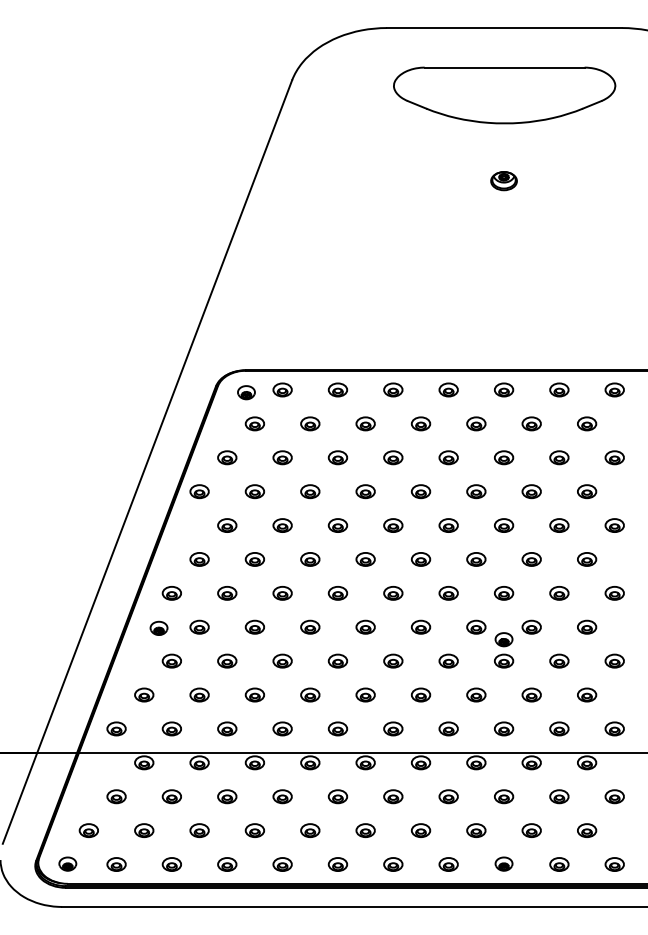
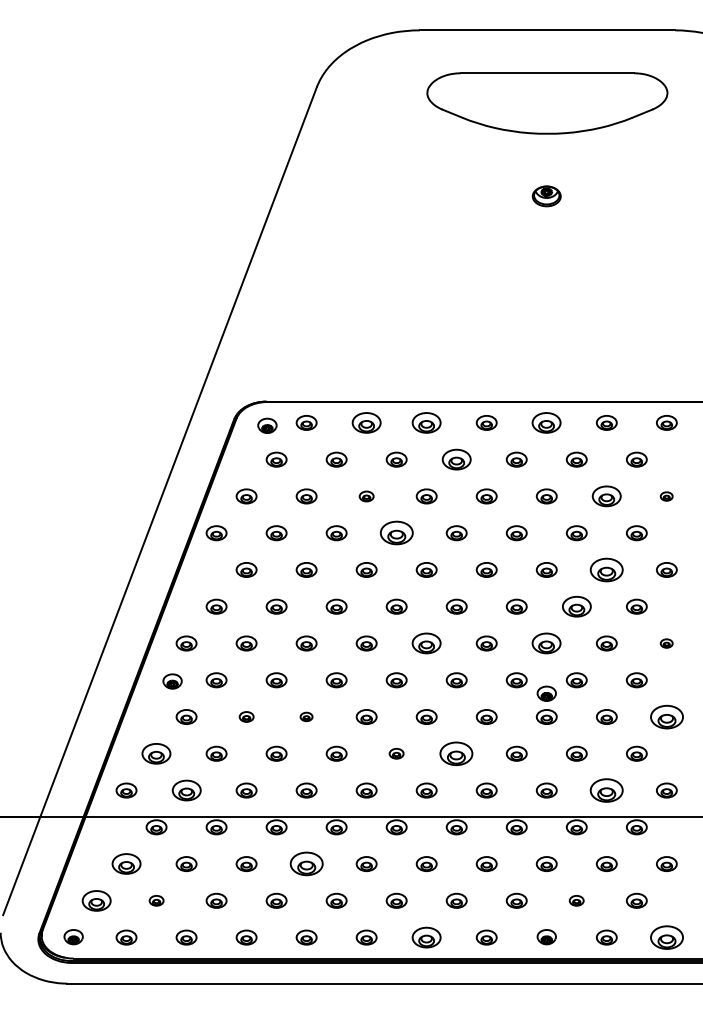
part: (337, 389) -> (366, 422), size x1.4
part: (393, 389) -> (426, 422), size x1.4
part: (504, 389) -> (547, 422), size x1.4
part: (420, 423) -> (456, 459), size x1.4
part: (337, 457) -> (366, 496), size x0.7
part: (559, 457) -> (606, 496), size x1.4
part: (614, 457) -> (666, 496), size x0.6
part: (365, 491) -> (396, 533), size x1.6
part: (559, 525) -> (606, 569), size x1.6
part: (531, 559) -> (576, 606), size x1.4
part: (393, 593) -> (426, 643), size x1.4
part: (504, 593) -> (547, 643), size x1.4
part: (614, 593) -> (666, 643), size x0.6
part: (227, 660) -> (246, 716), size x0.7
part: (282, 660) -> (306, 716), size x0.6
part: (614, 660) -> (666, 716), size x1.6
part: (144, 694) -> (156, 753), size x1.4
part: (365, 694) -> (396, 753), size x0.7
part: (421, 694) -> (457, 753), size x1.6
part: (171, 728) -> (186, 790), size x1.4
part: (559, 728) -> (606, 790), size x1.6
part: (116, 796) -> (126, 863), size x1.4
part: (282, 796) -> (306, 863), size x1.6
part: (88, 830) -> (96, 900), size x1.4
part: (144, 830) -> (156, 900), size x0.7
part: (531, 830) -> (576, 900), size x0.7
part: (393, 864) -> (426, 937), size x1.4
part: (614, 864) -> (666, 937), size x1.6

